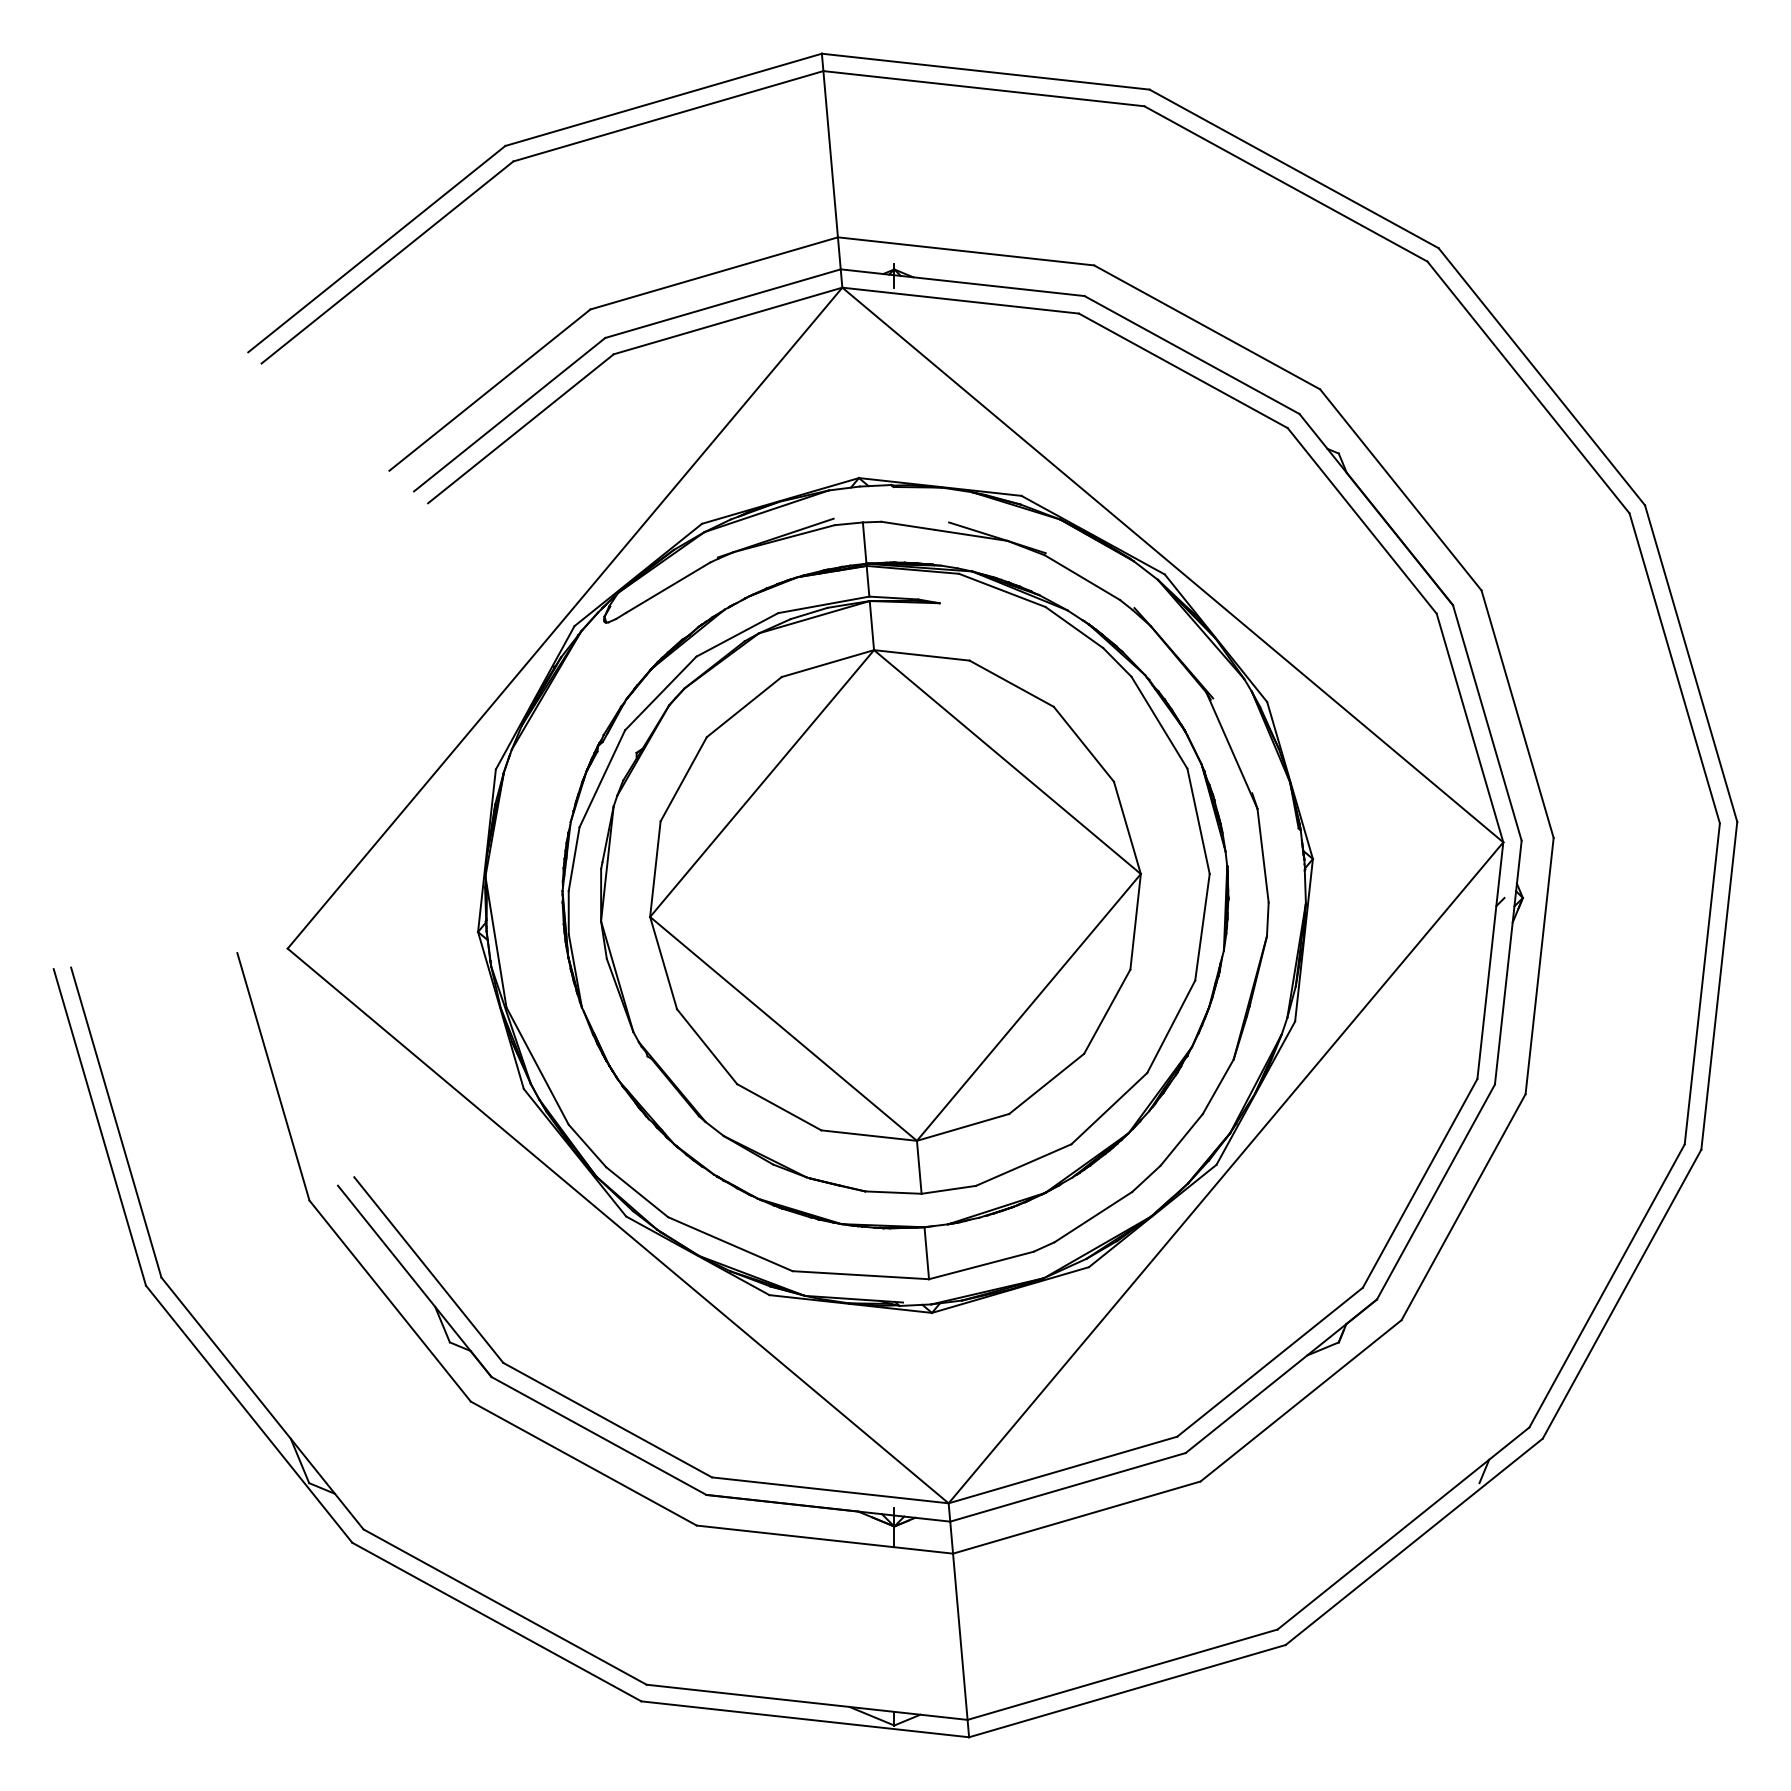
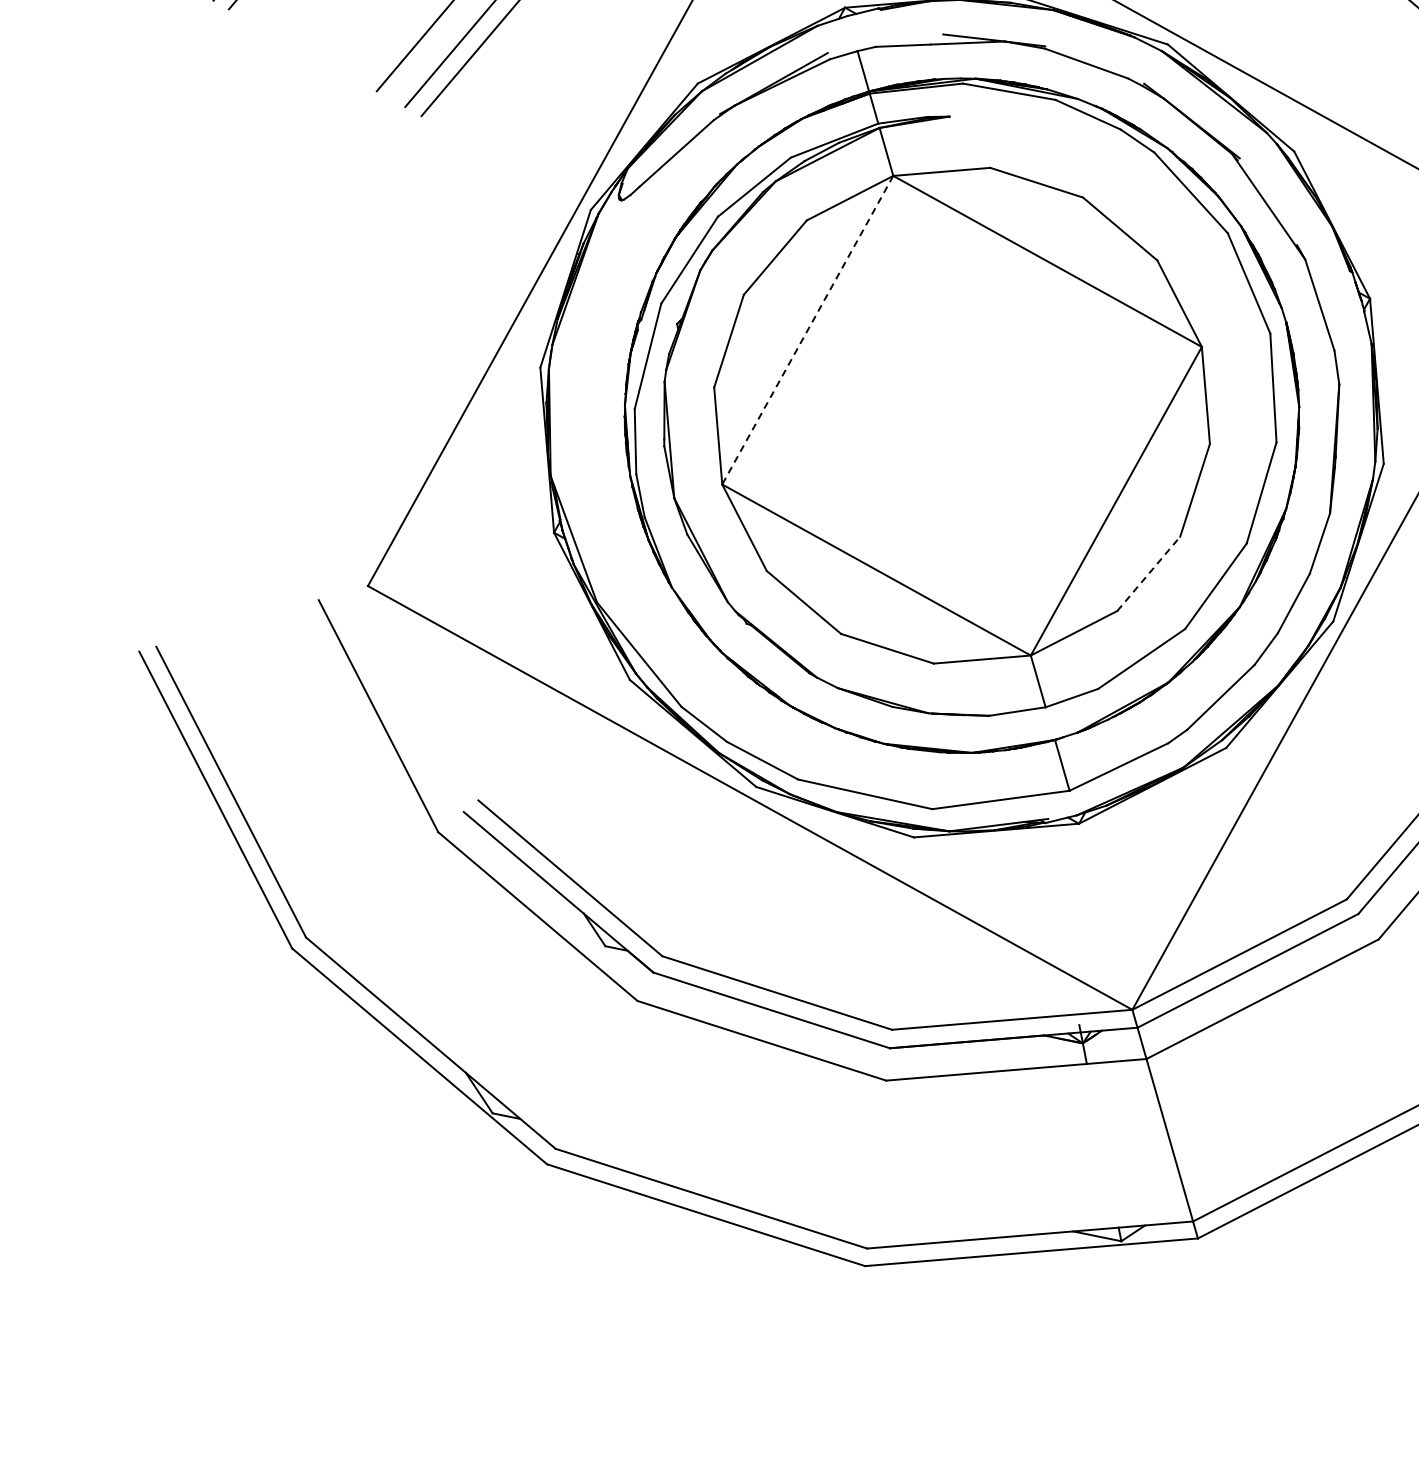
line: (761, 783) -> (807, 330), solid -> dashed
line: (1047, 1083) -> (1149, 573), solid -> dashed

